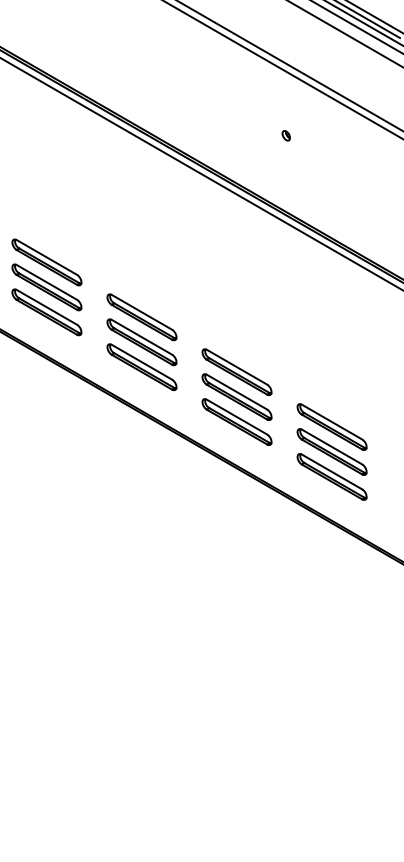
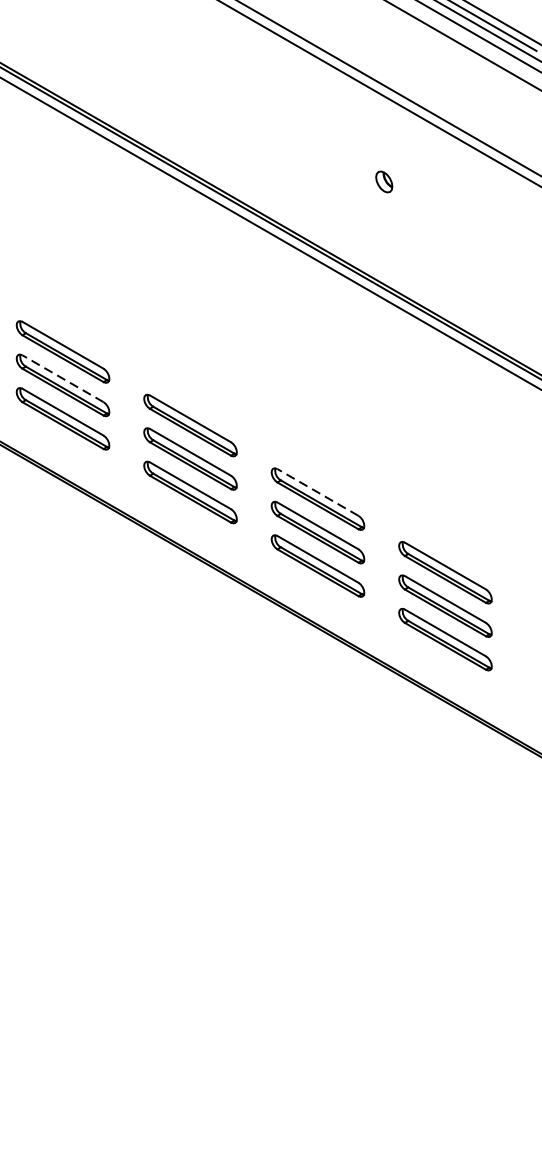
part: (285, 135) -> (382, 181), size x1.6
line: (46, 282) -> (62, 378), solid -> dashed
line: (237, 367) -> (318, 492), solid -> dashed

